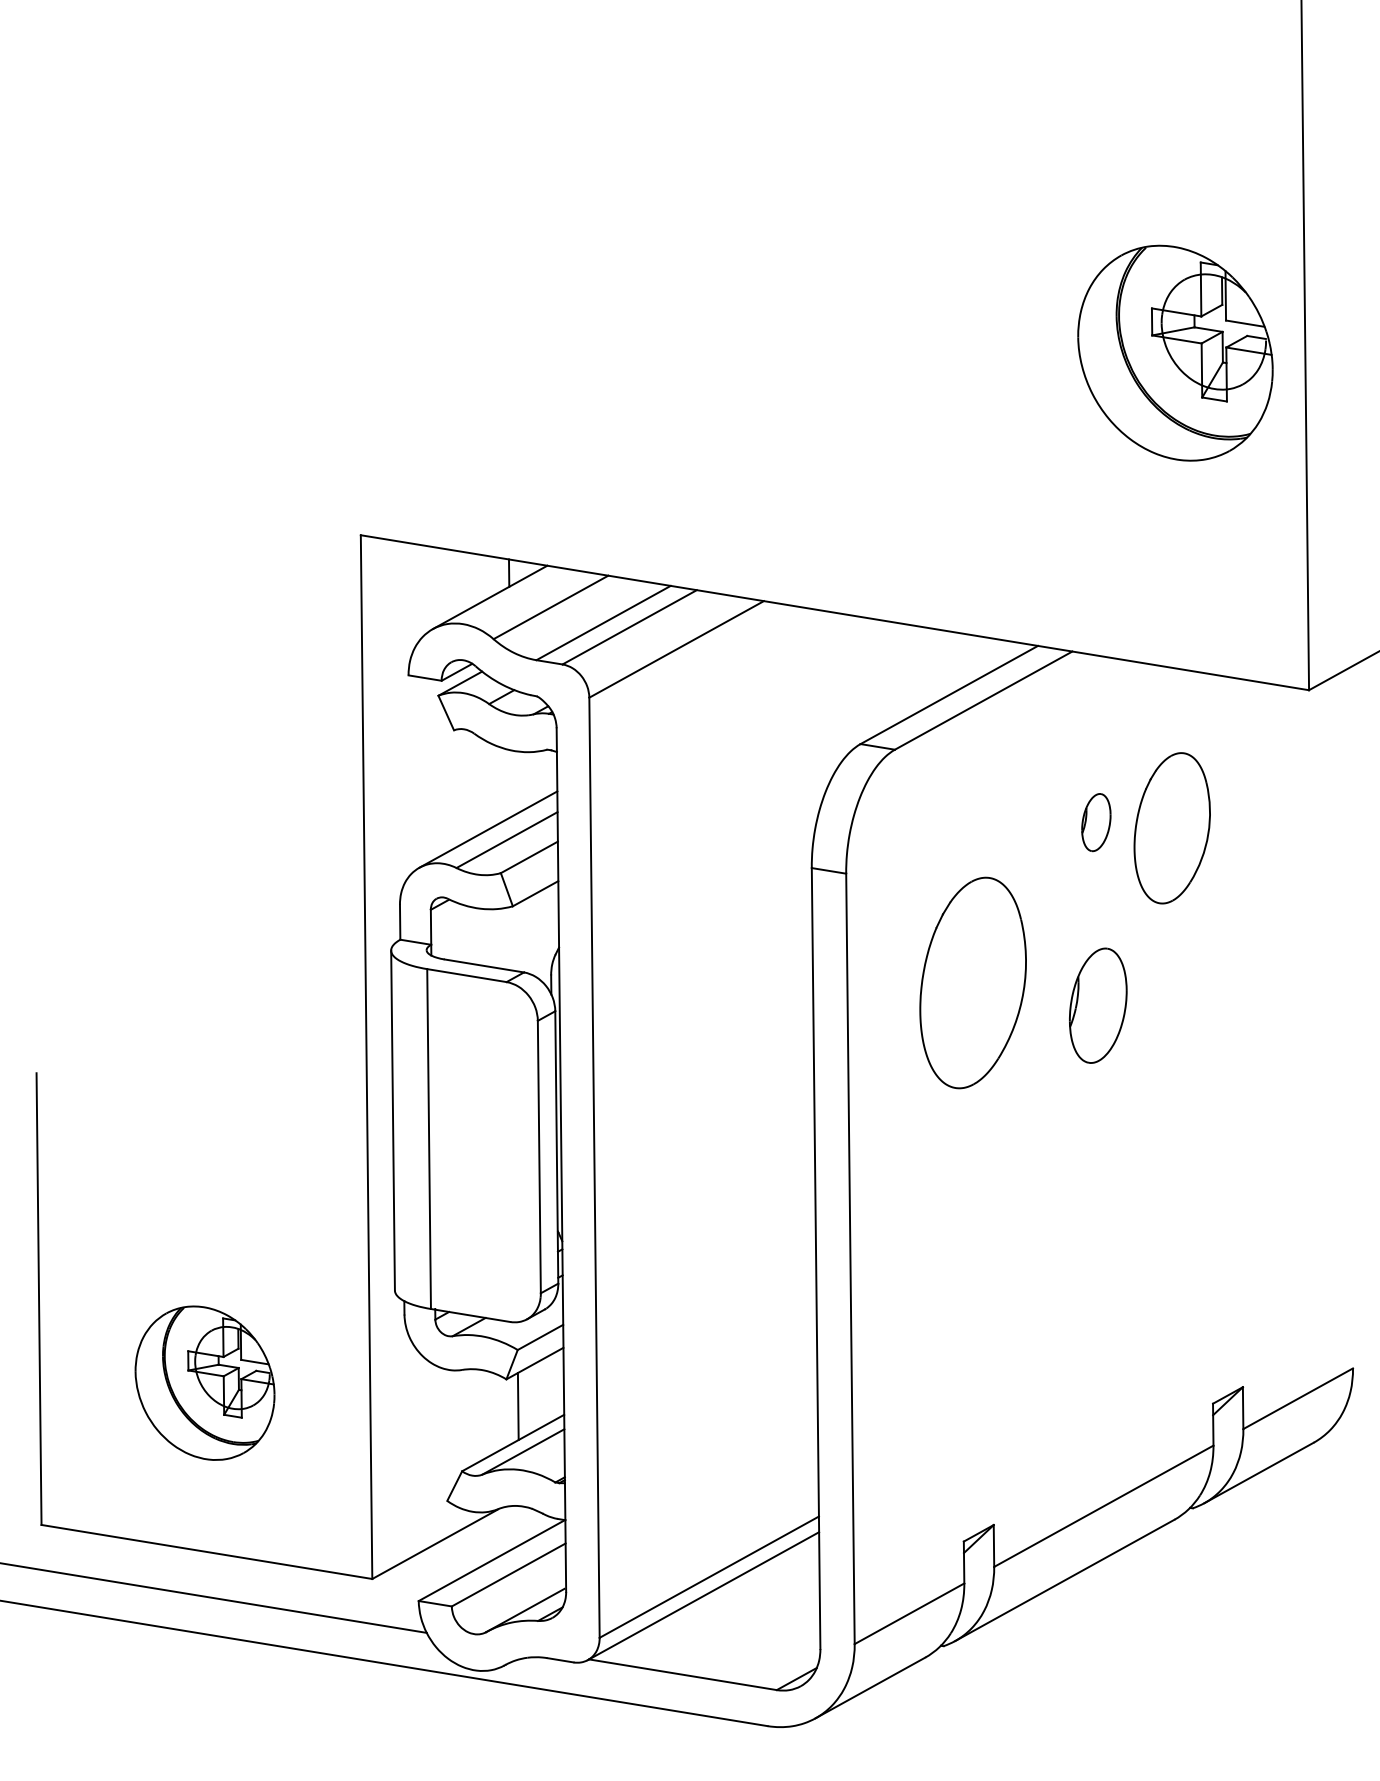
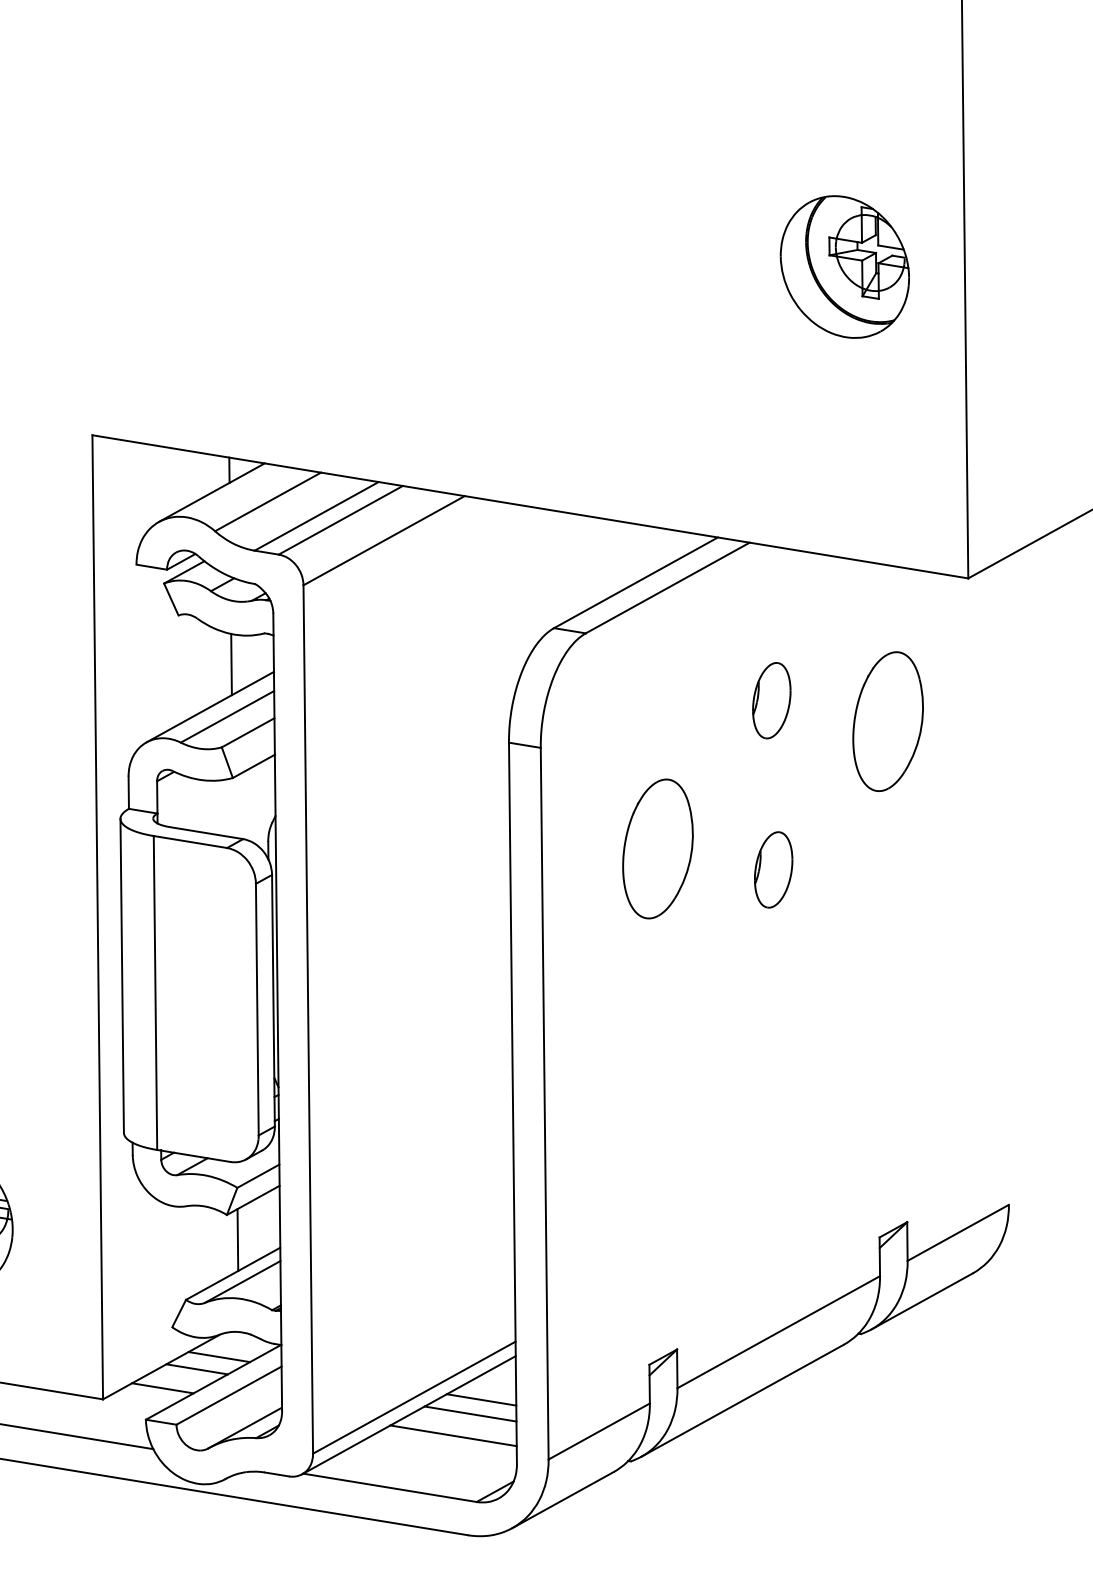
part: (1175, 352) -> (844, 266), size x0.71
line: (511, 783) -> (231, 664), added
part: (1096, 822) -> (771, 700), size x1.43
part: (1171, 828) -> (887, 721), moved
part: (972, 983) -> (657, 849), size x0.71
part: (1098, 1005) -> (773, 869), size x0.71
line: (497, 1532) -> (218, 1356), added
line: (473, 1546) -> (196, 1369), added
line: (436, 1566) -> (162, 1387), added
line: (781, 1579) -> (481, 1399), added
line: (769, 1594) -> (469, 1413), added
line: (751, 1618) -> (453, 1435), added

